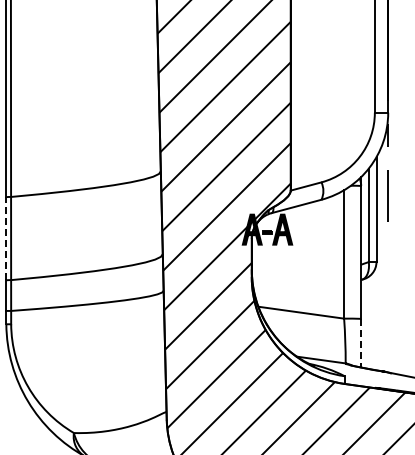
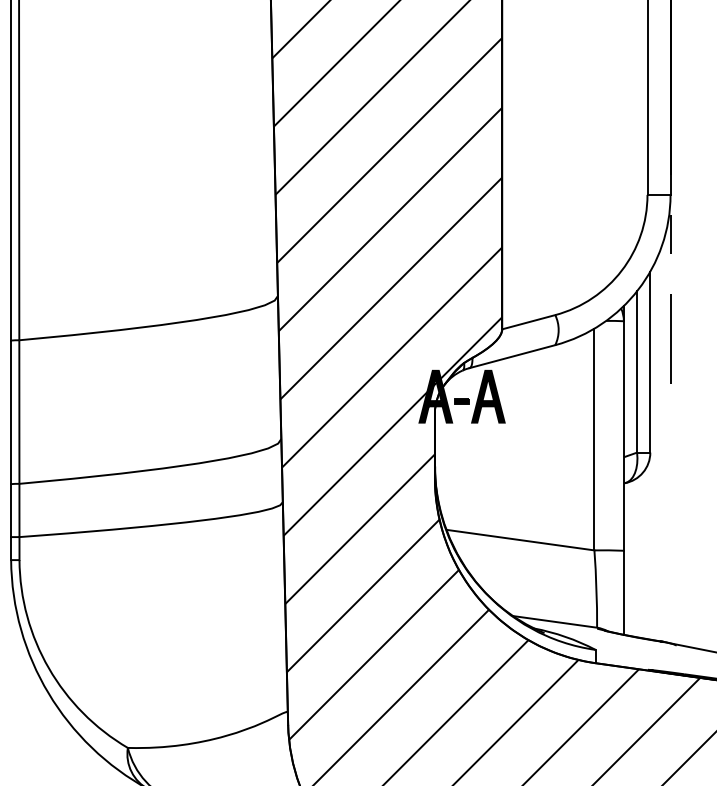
line: (6, 238) -> (11, 411), dashed -> solid
line: (361, 343) -> (624, 593), dashed -> solid

